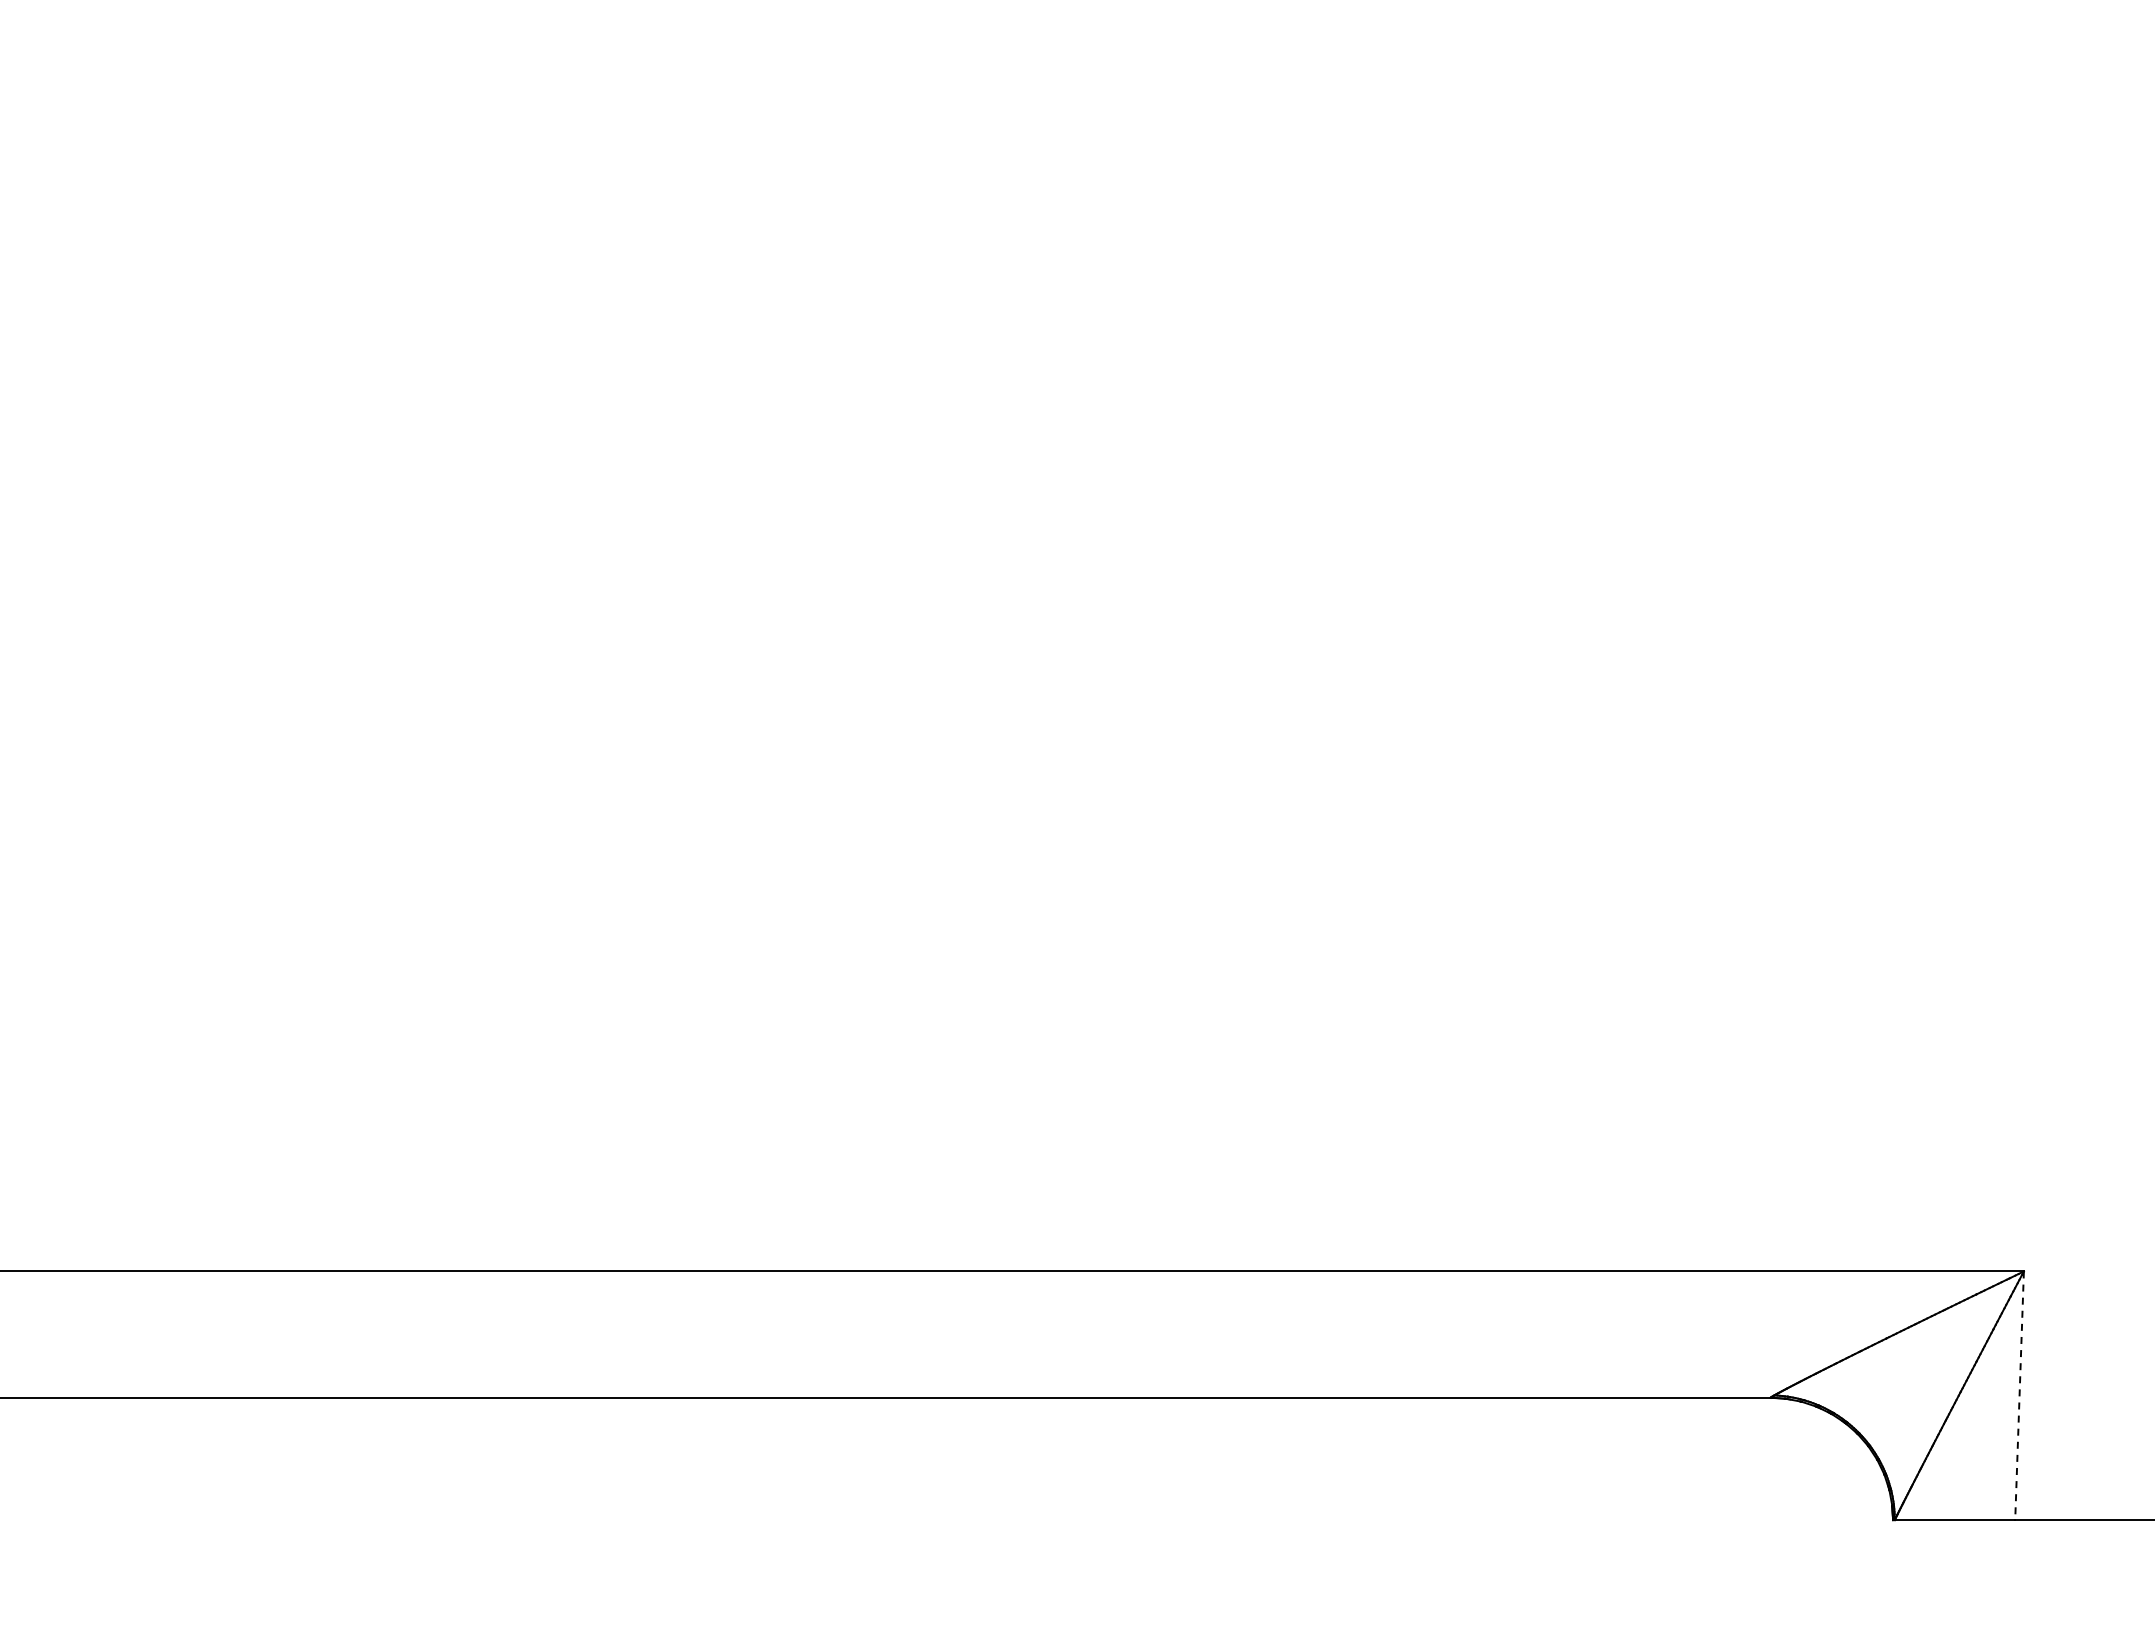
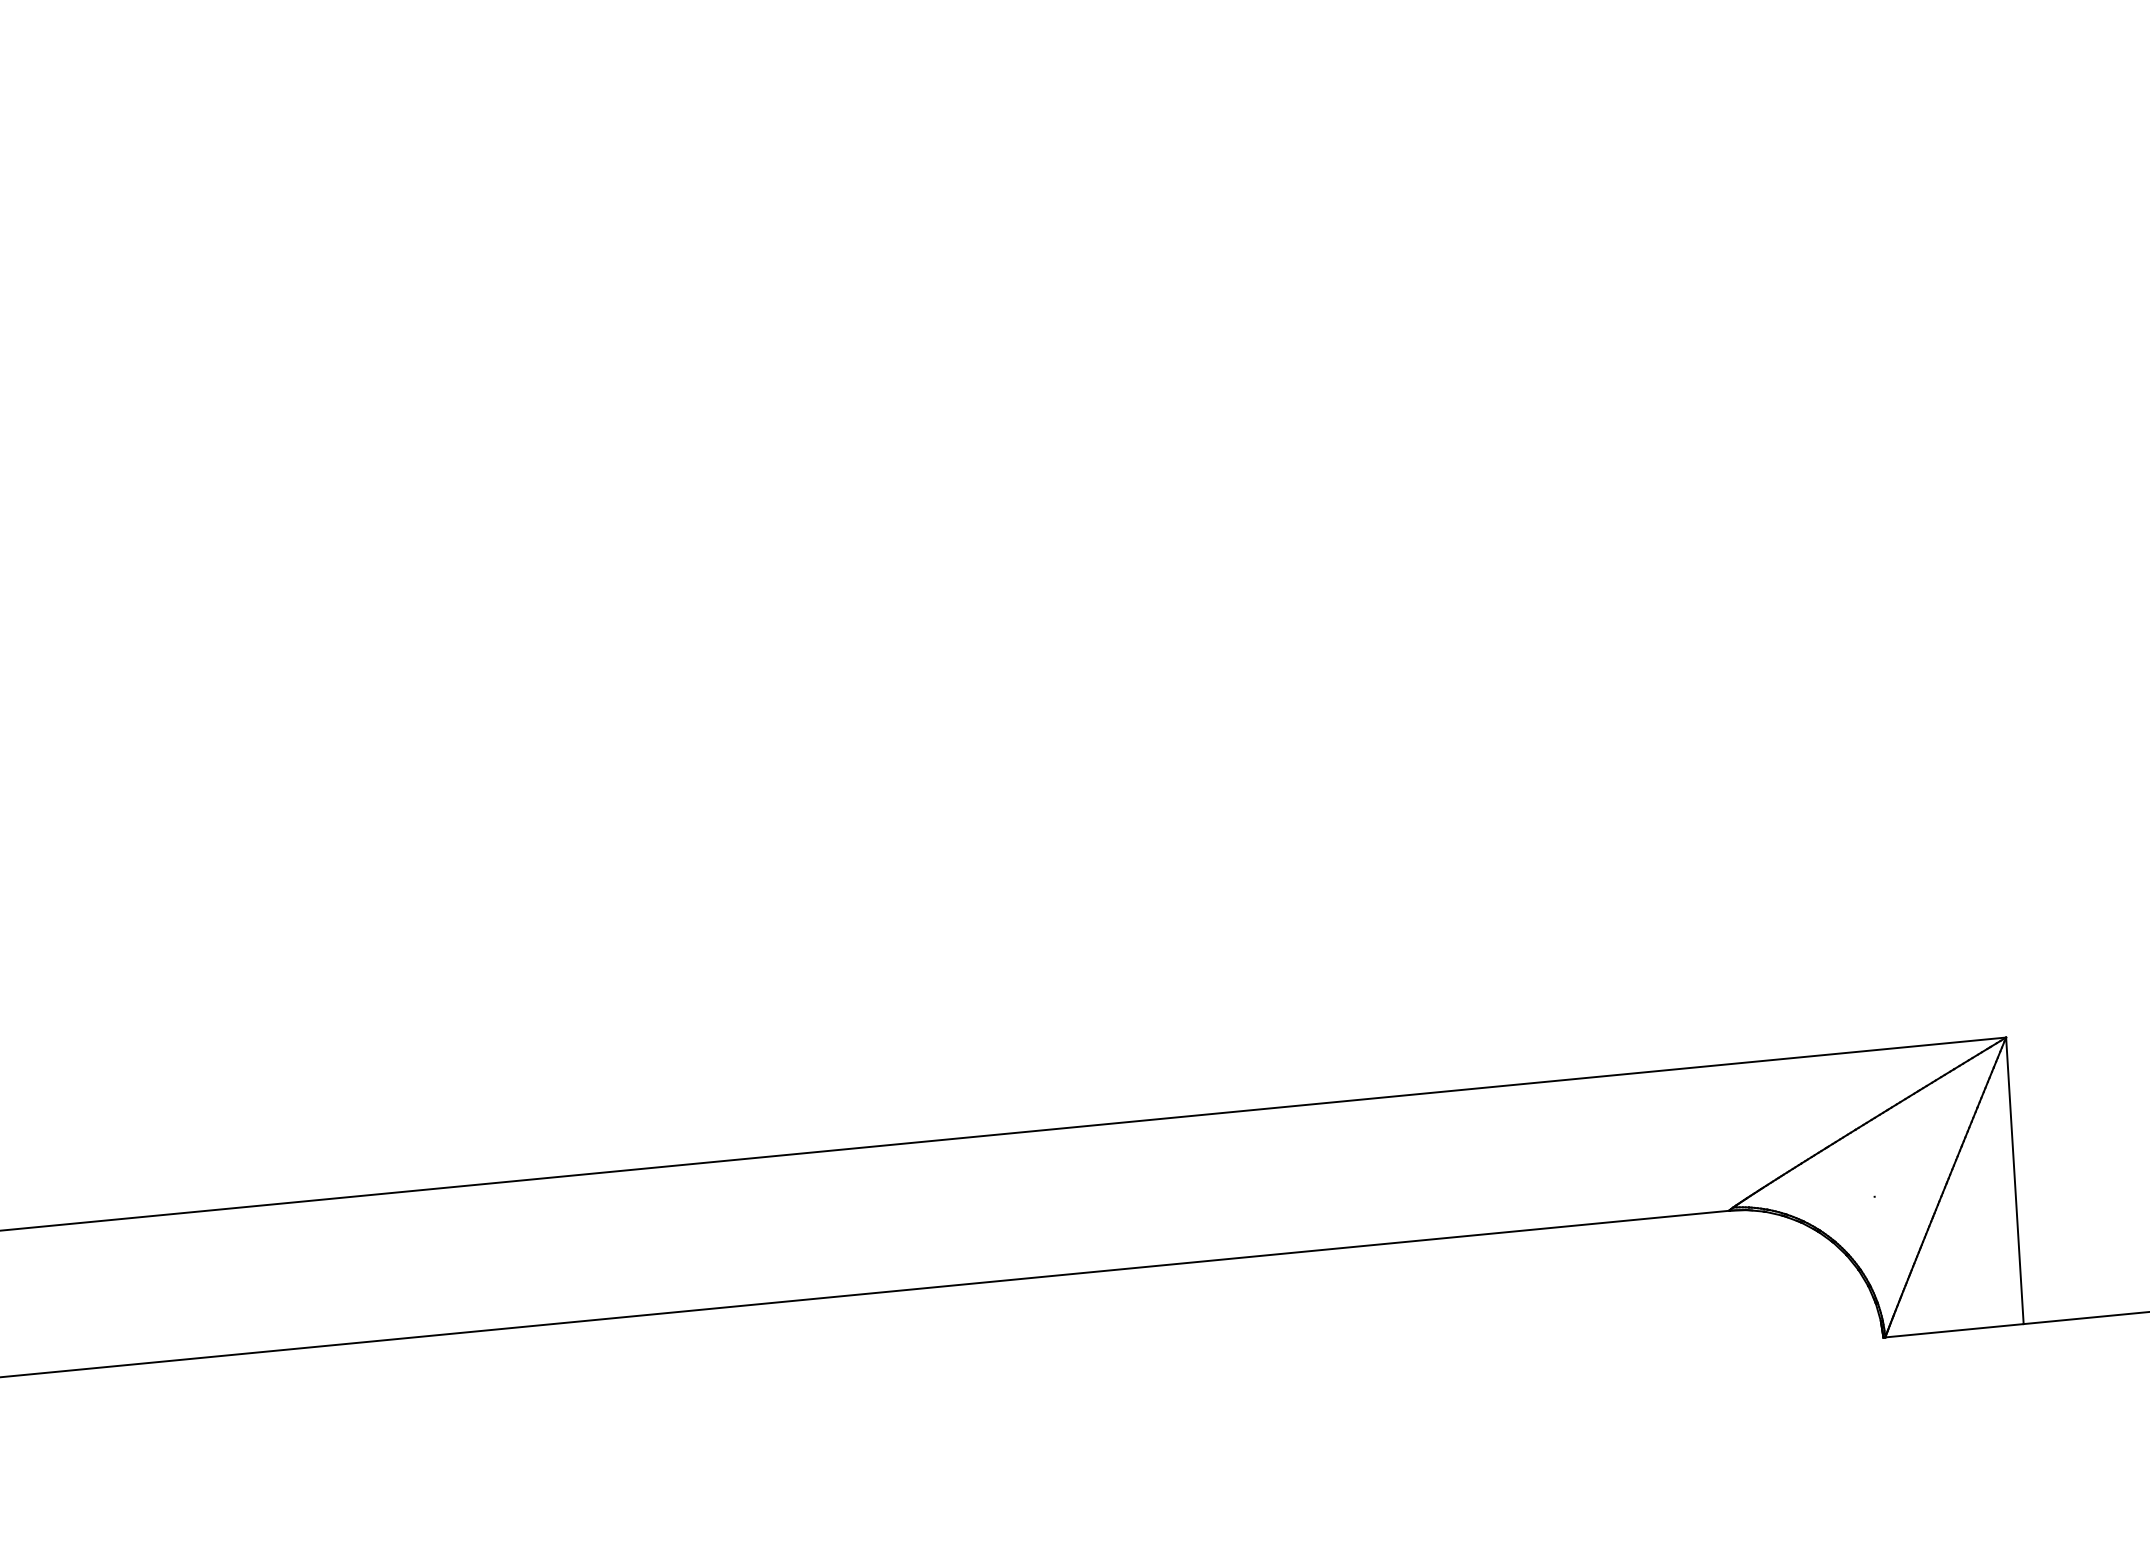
line: (2019, 1396) -> (2014, 1181), dashed -> solid

